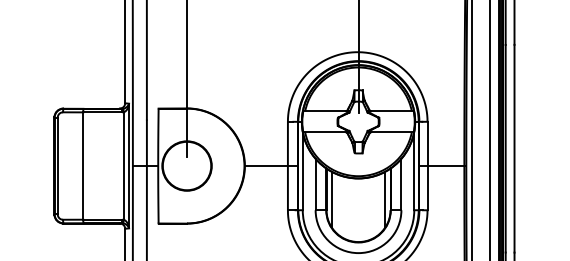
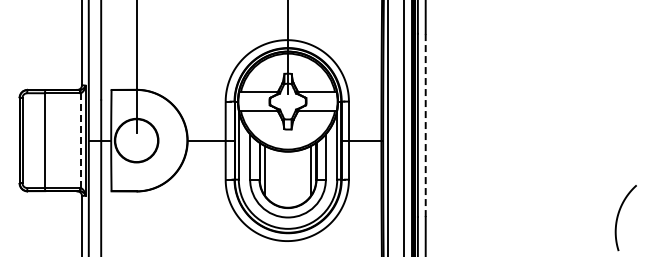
line: (514, 148) -> (425, 125), solid -> dashed
line: (123, 165) -> (80, 140), solid -> dashed

